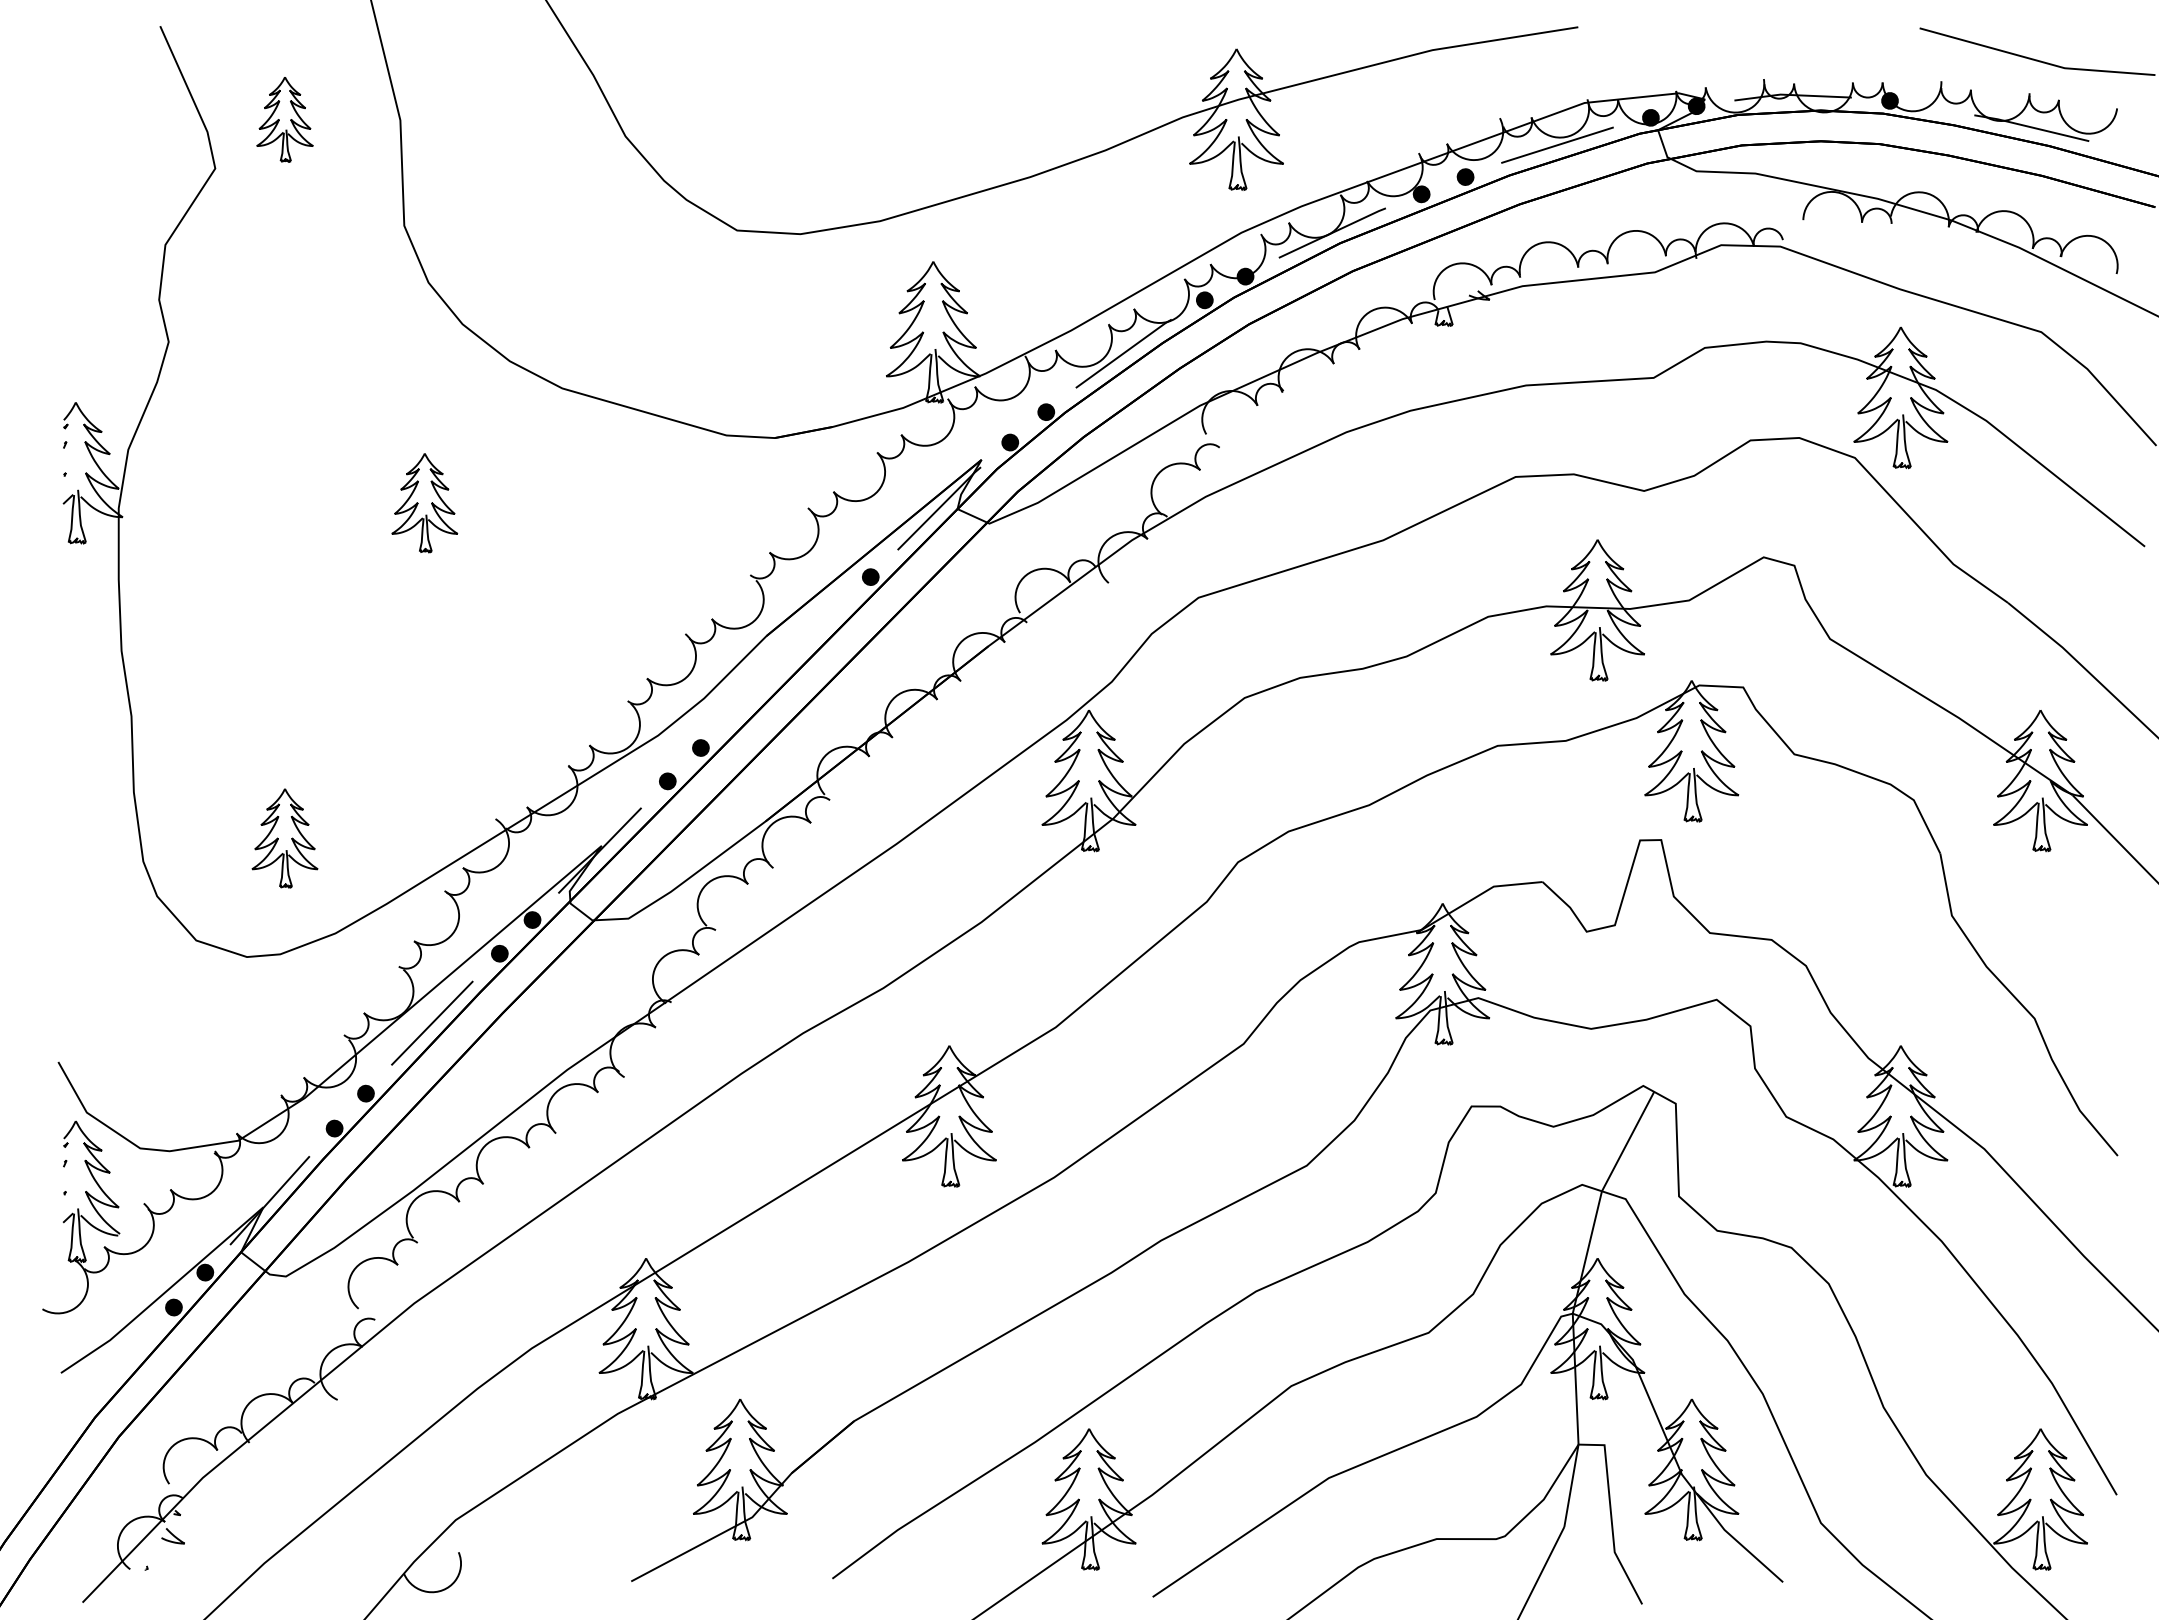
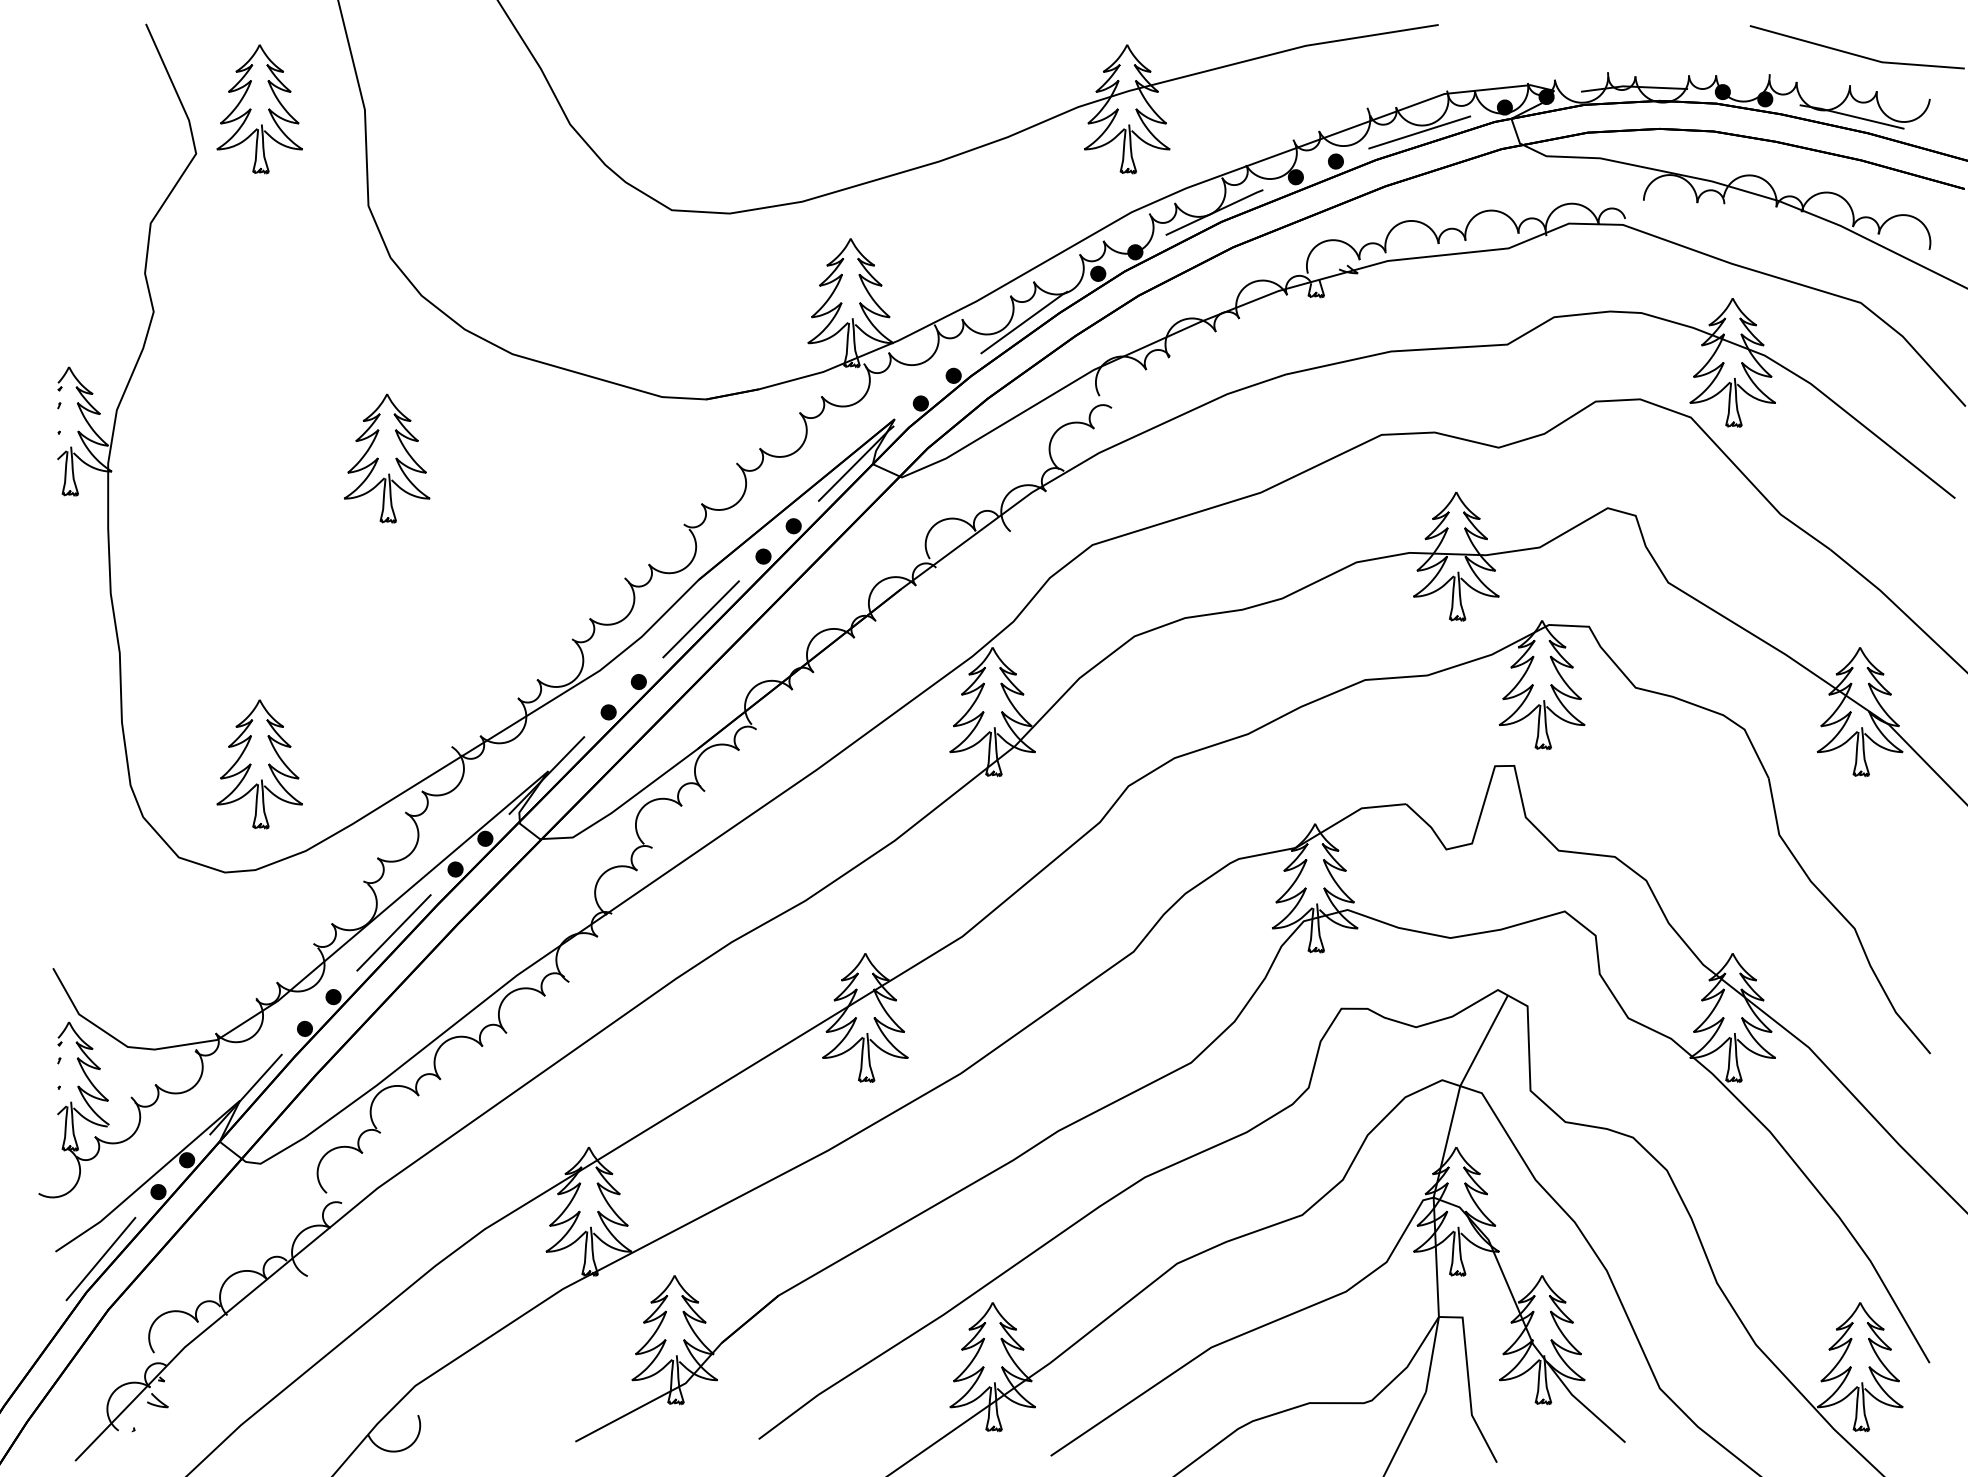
fill: (1936, 108) -> (1765, 99), added
part: (284, 119) -> (259, 109), size x1.67
part: (424, 503) -> (386, 459), size x1.43
fill: (837, 610) -> (763, 556), added
line: (768, 678) -> (700, 618), added
part: (284, 838) -> (259, 764), size x1.43
line: (110, 1380) -> (100, 1258), added

